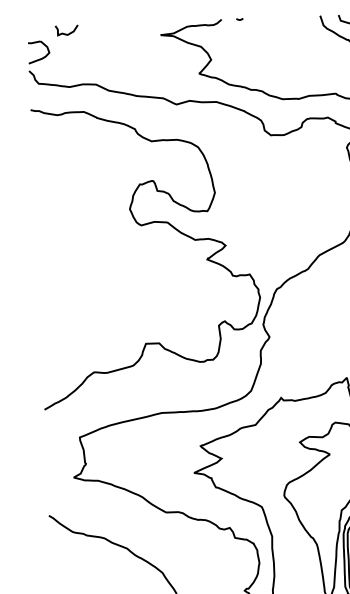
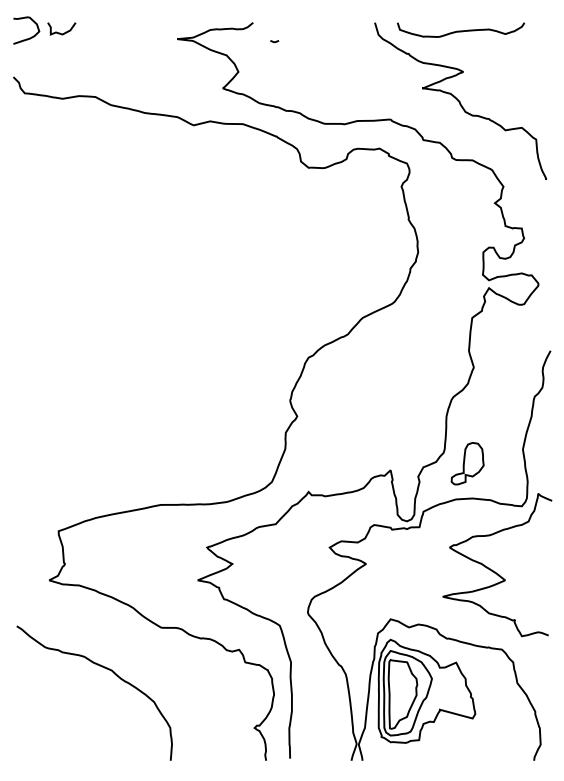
line: (239, 19) -> (274, 41), moved
curve: (41, 57) -> (29, 37), moved
curve: (143, 225) -> (146, 273), removed

